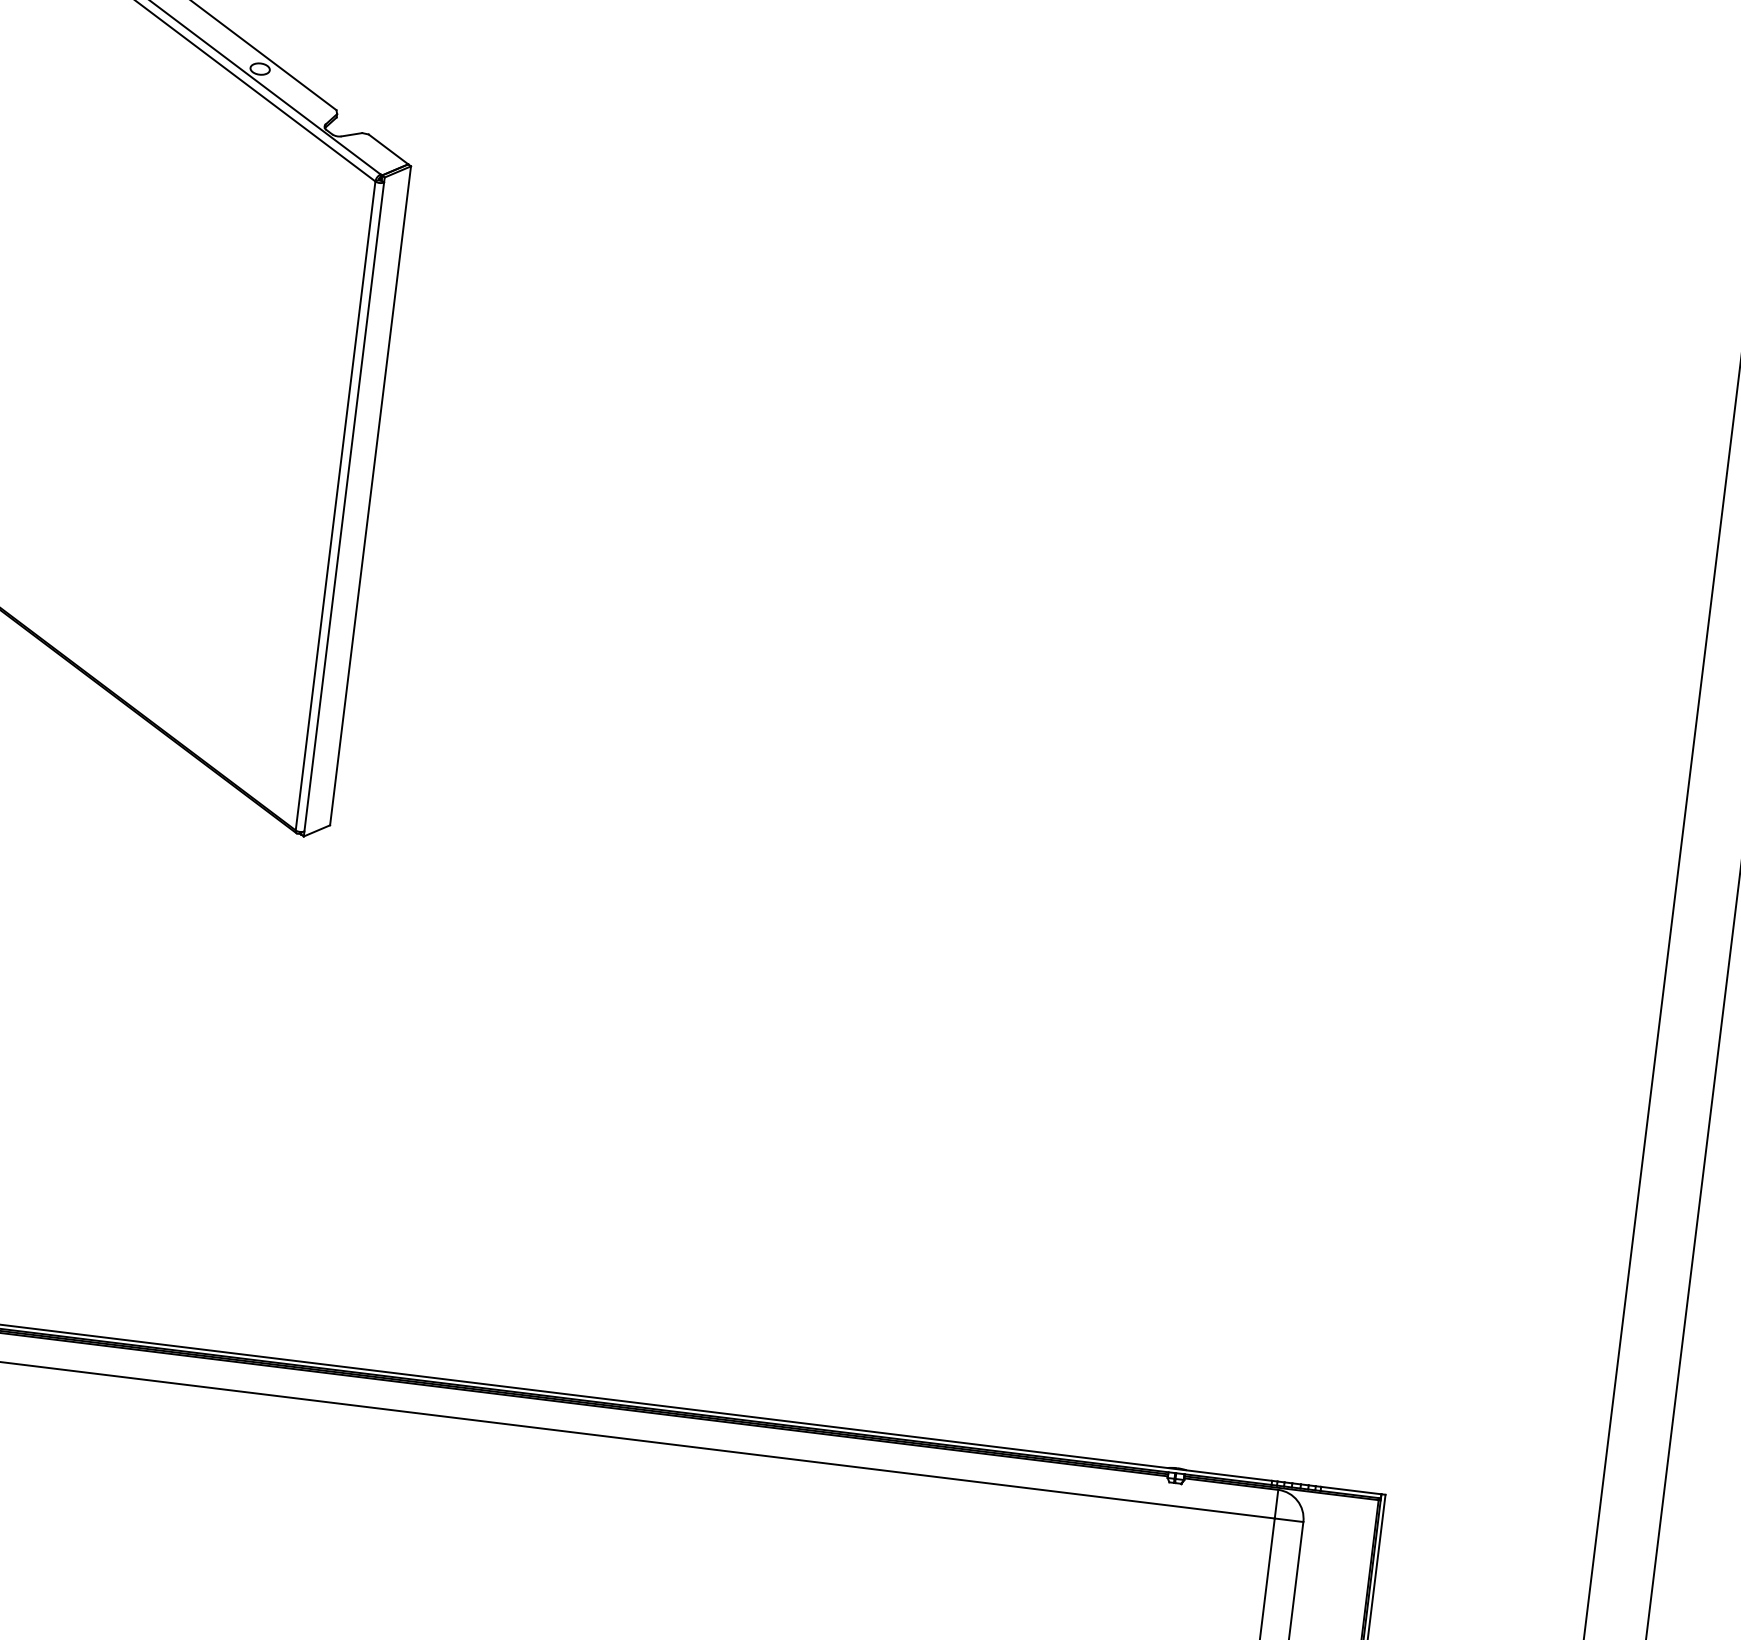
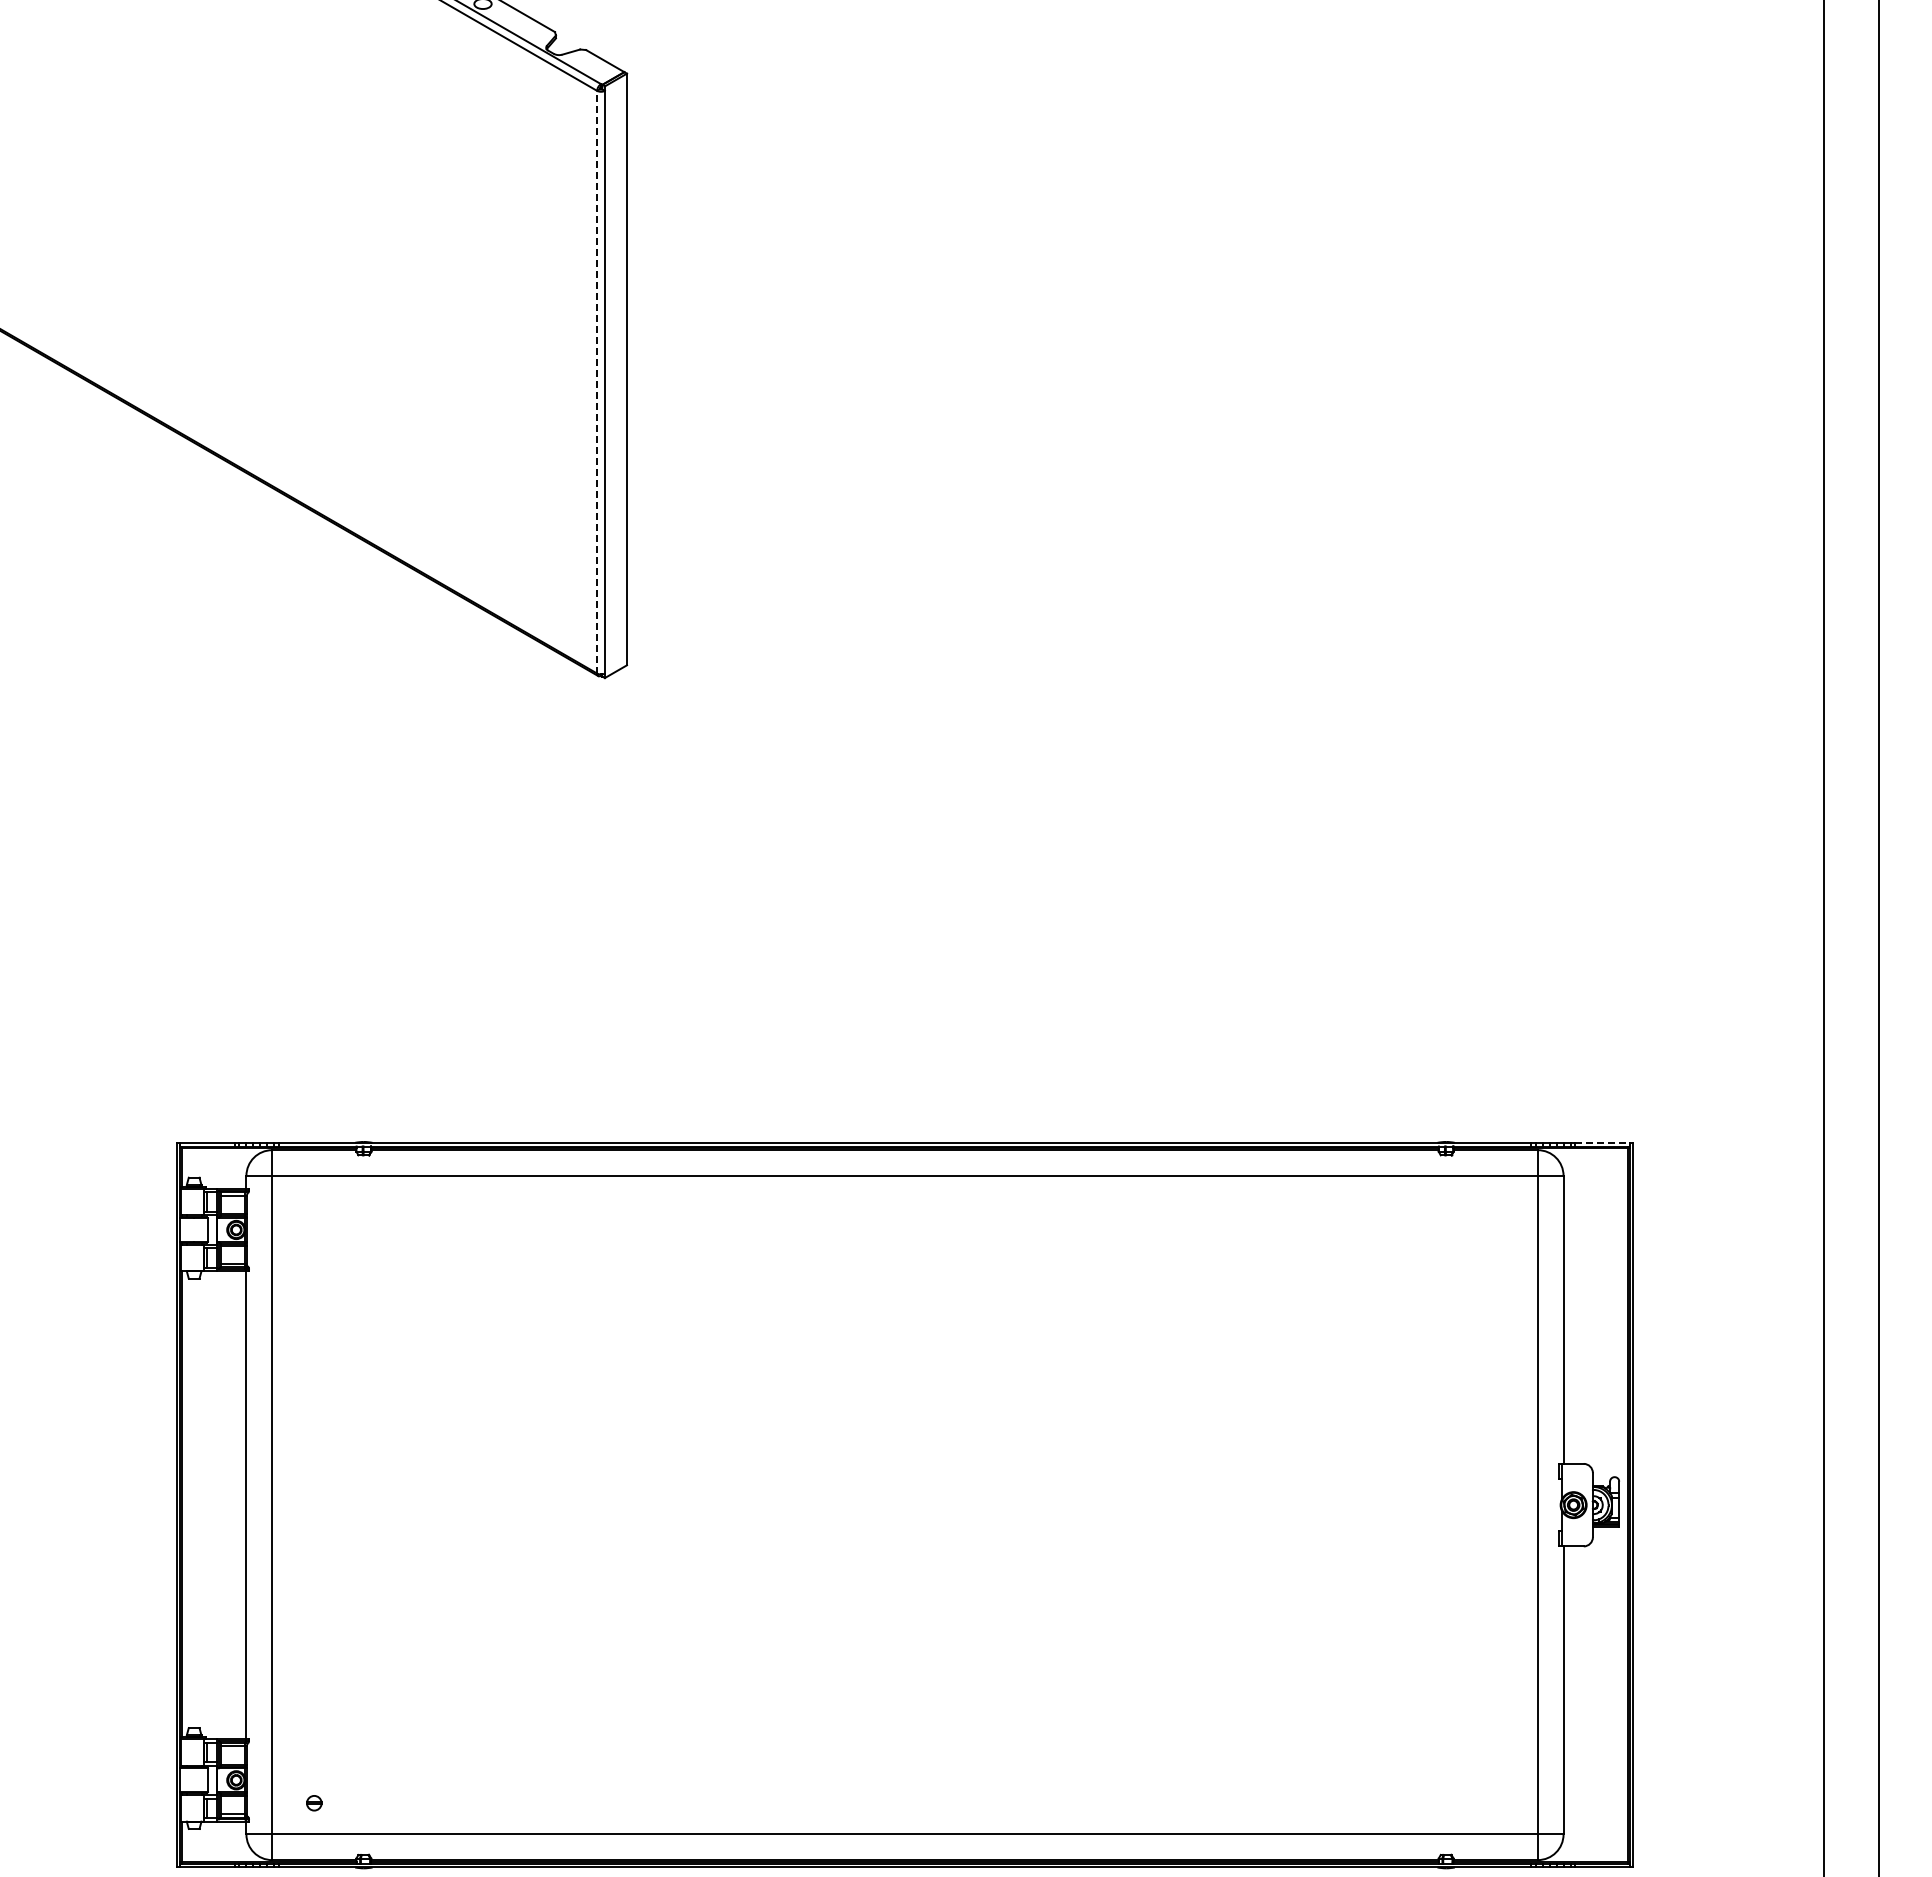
line: (336, 505) -> (597, 381), solid -> dashed
line: (1352, 1490) -> (1603, 1142), solid -> dashed

